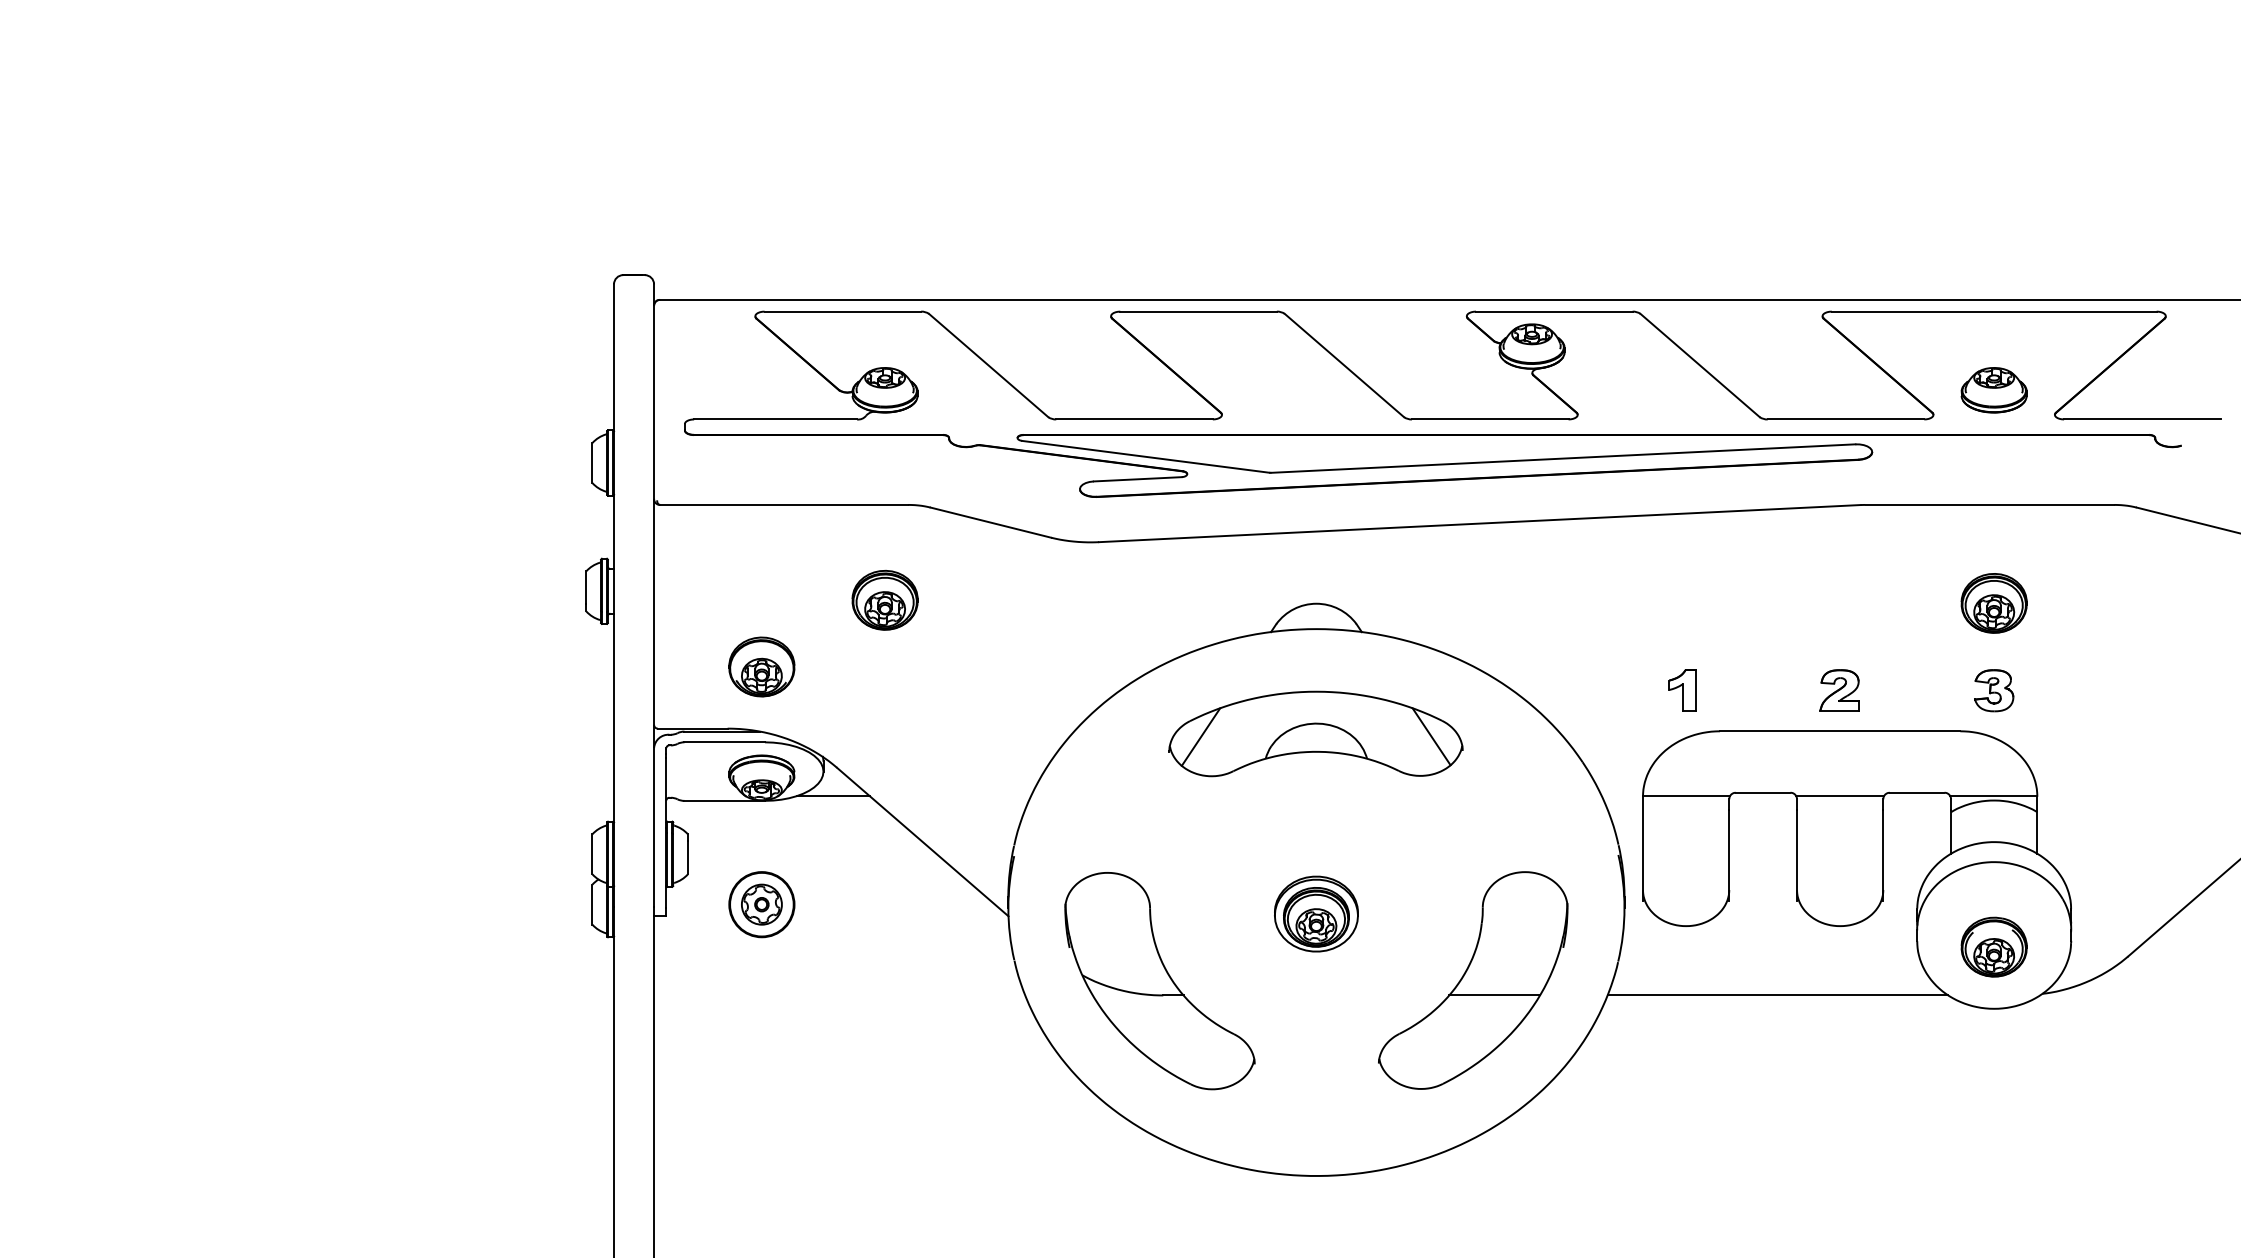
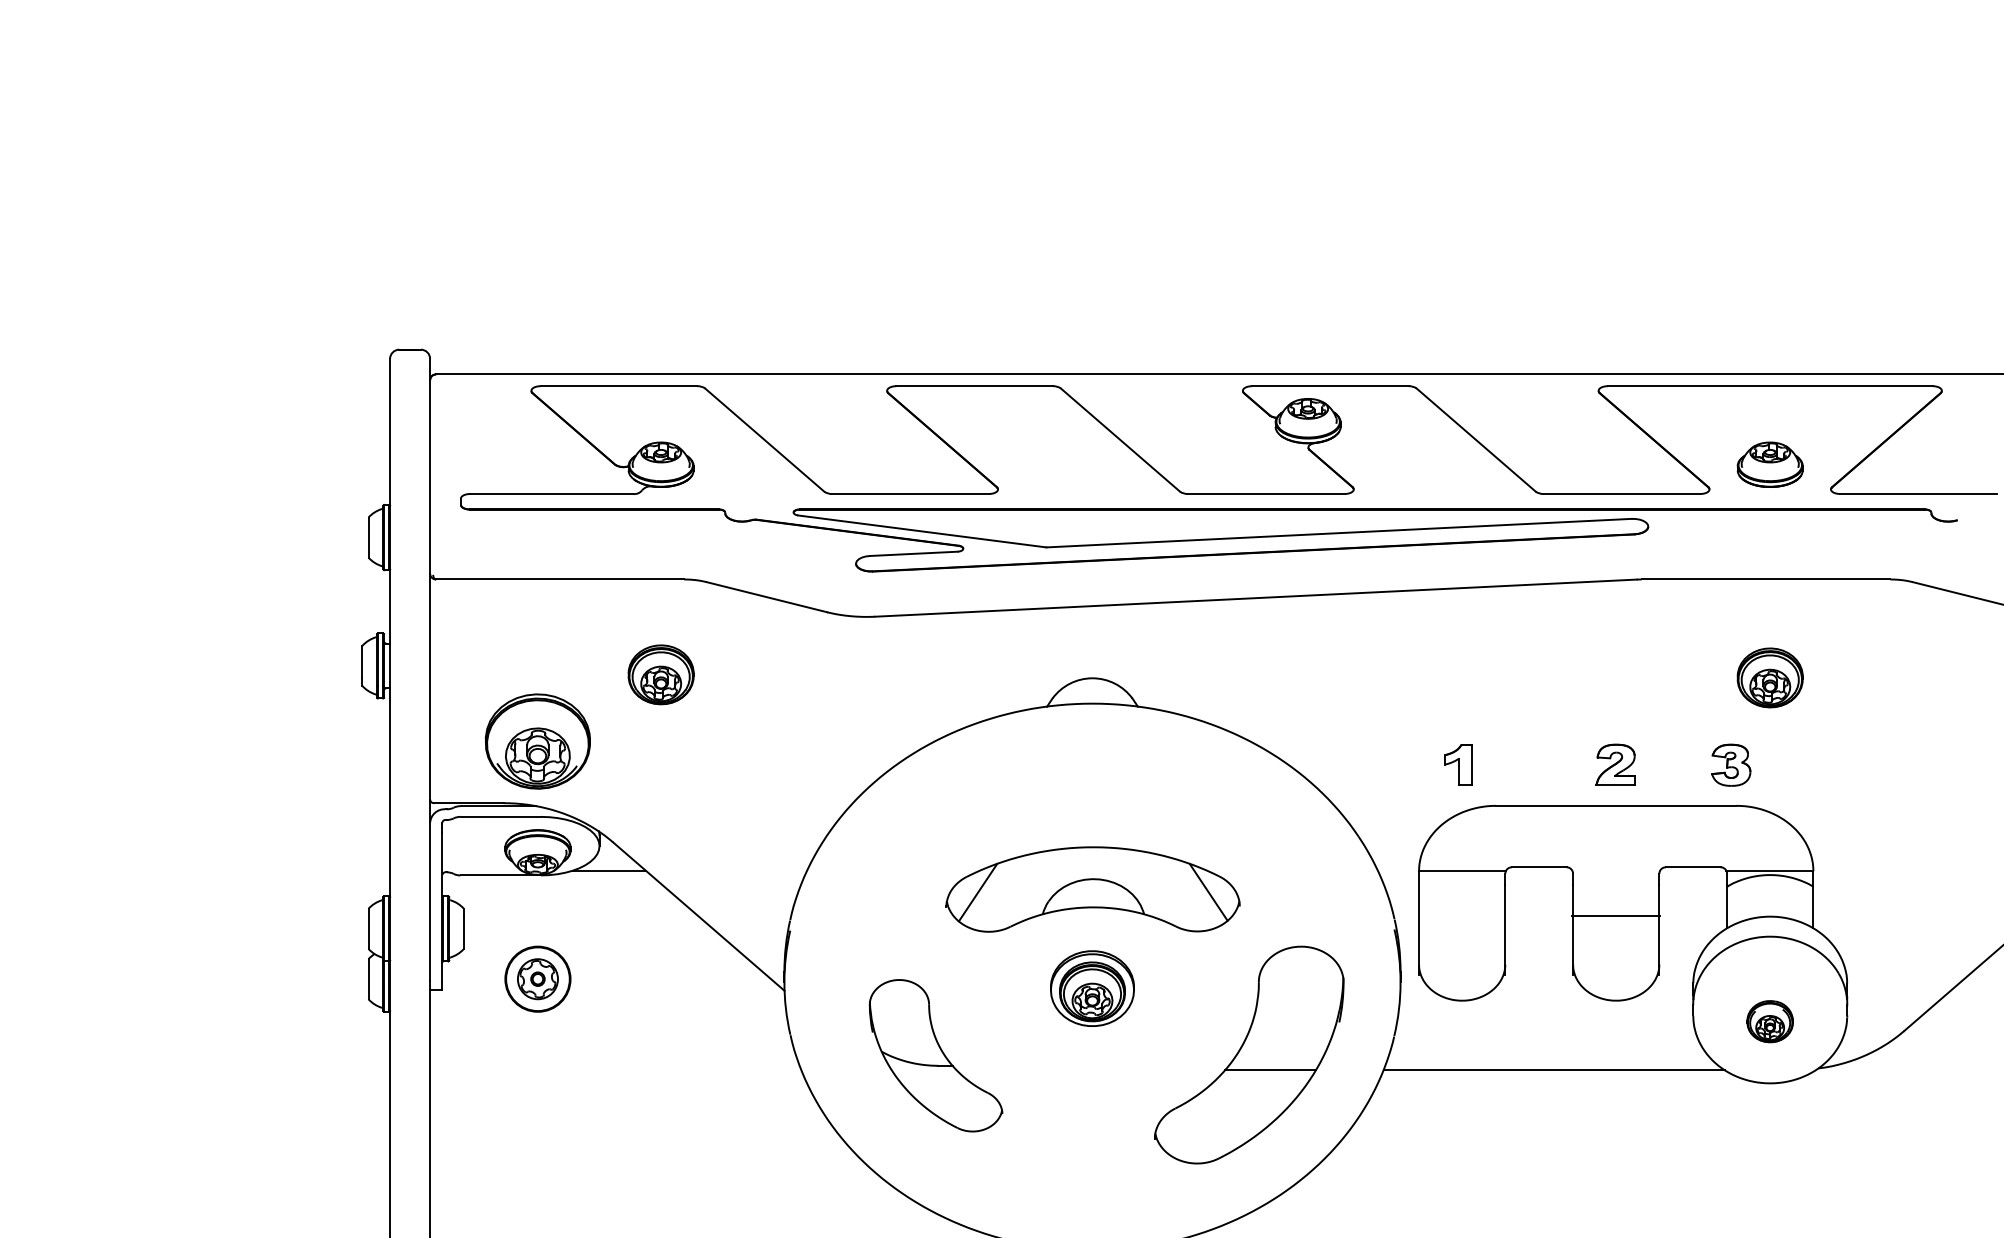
part: (761, 666) -> (537, 741), size x1.6
part: (1994, 690) -> (1731, 765), moved
part: (1315, 733) -> (1092, 889), moved
line: (1840, 796) -> (1616, 916), moved
part: (1993, 946) -> (1769, 1021), size x0.7
part: (1159, 981) -> (935, 1056), size x0.7

